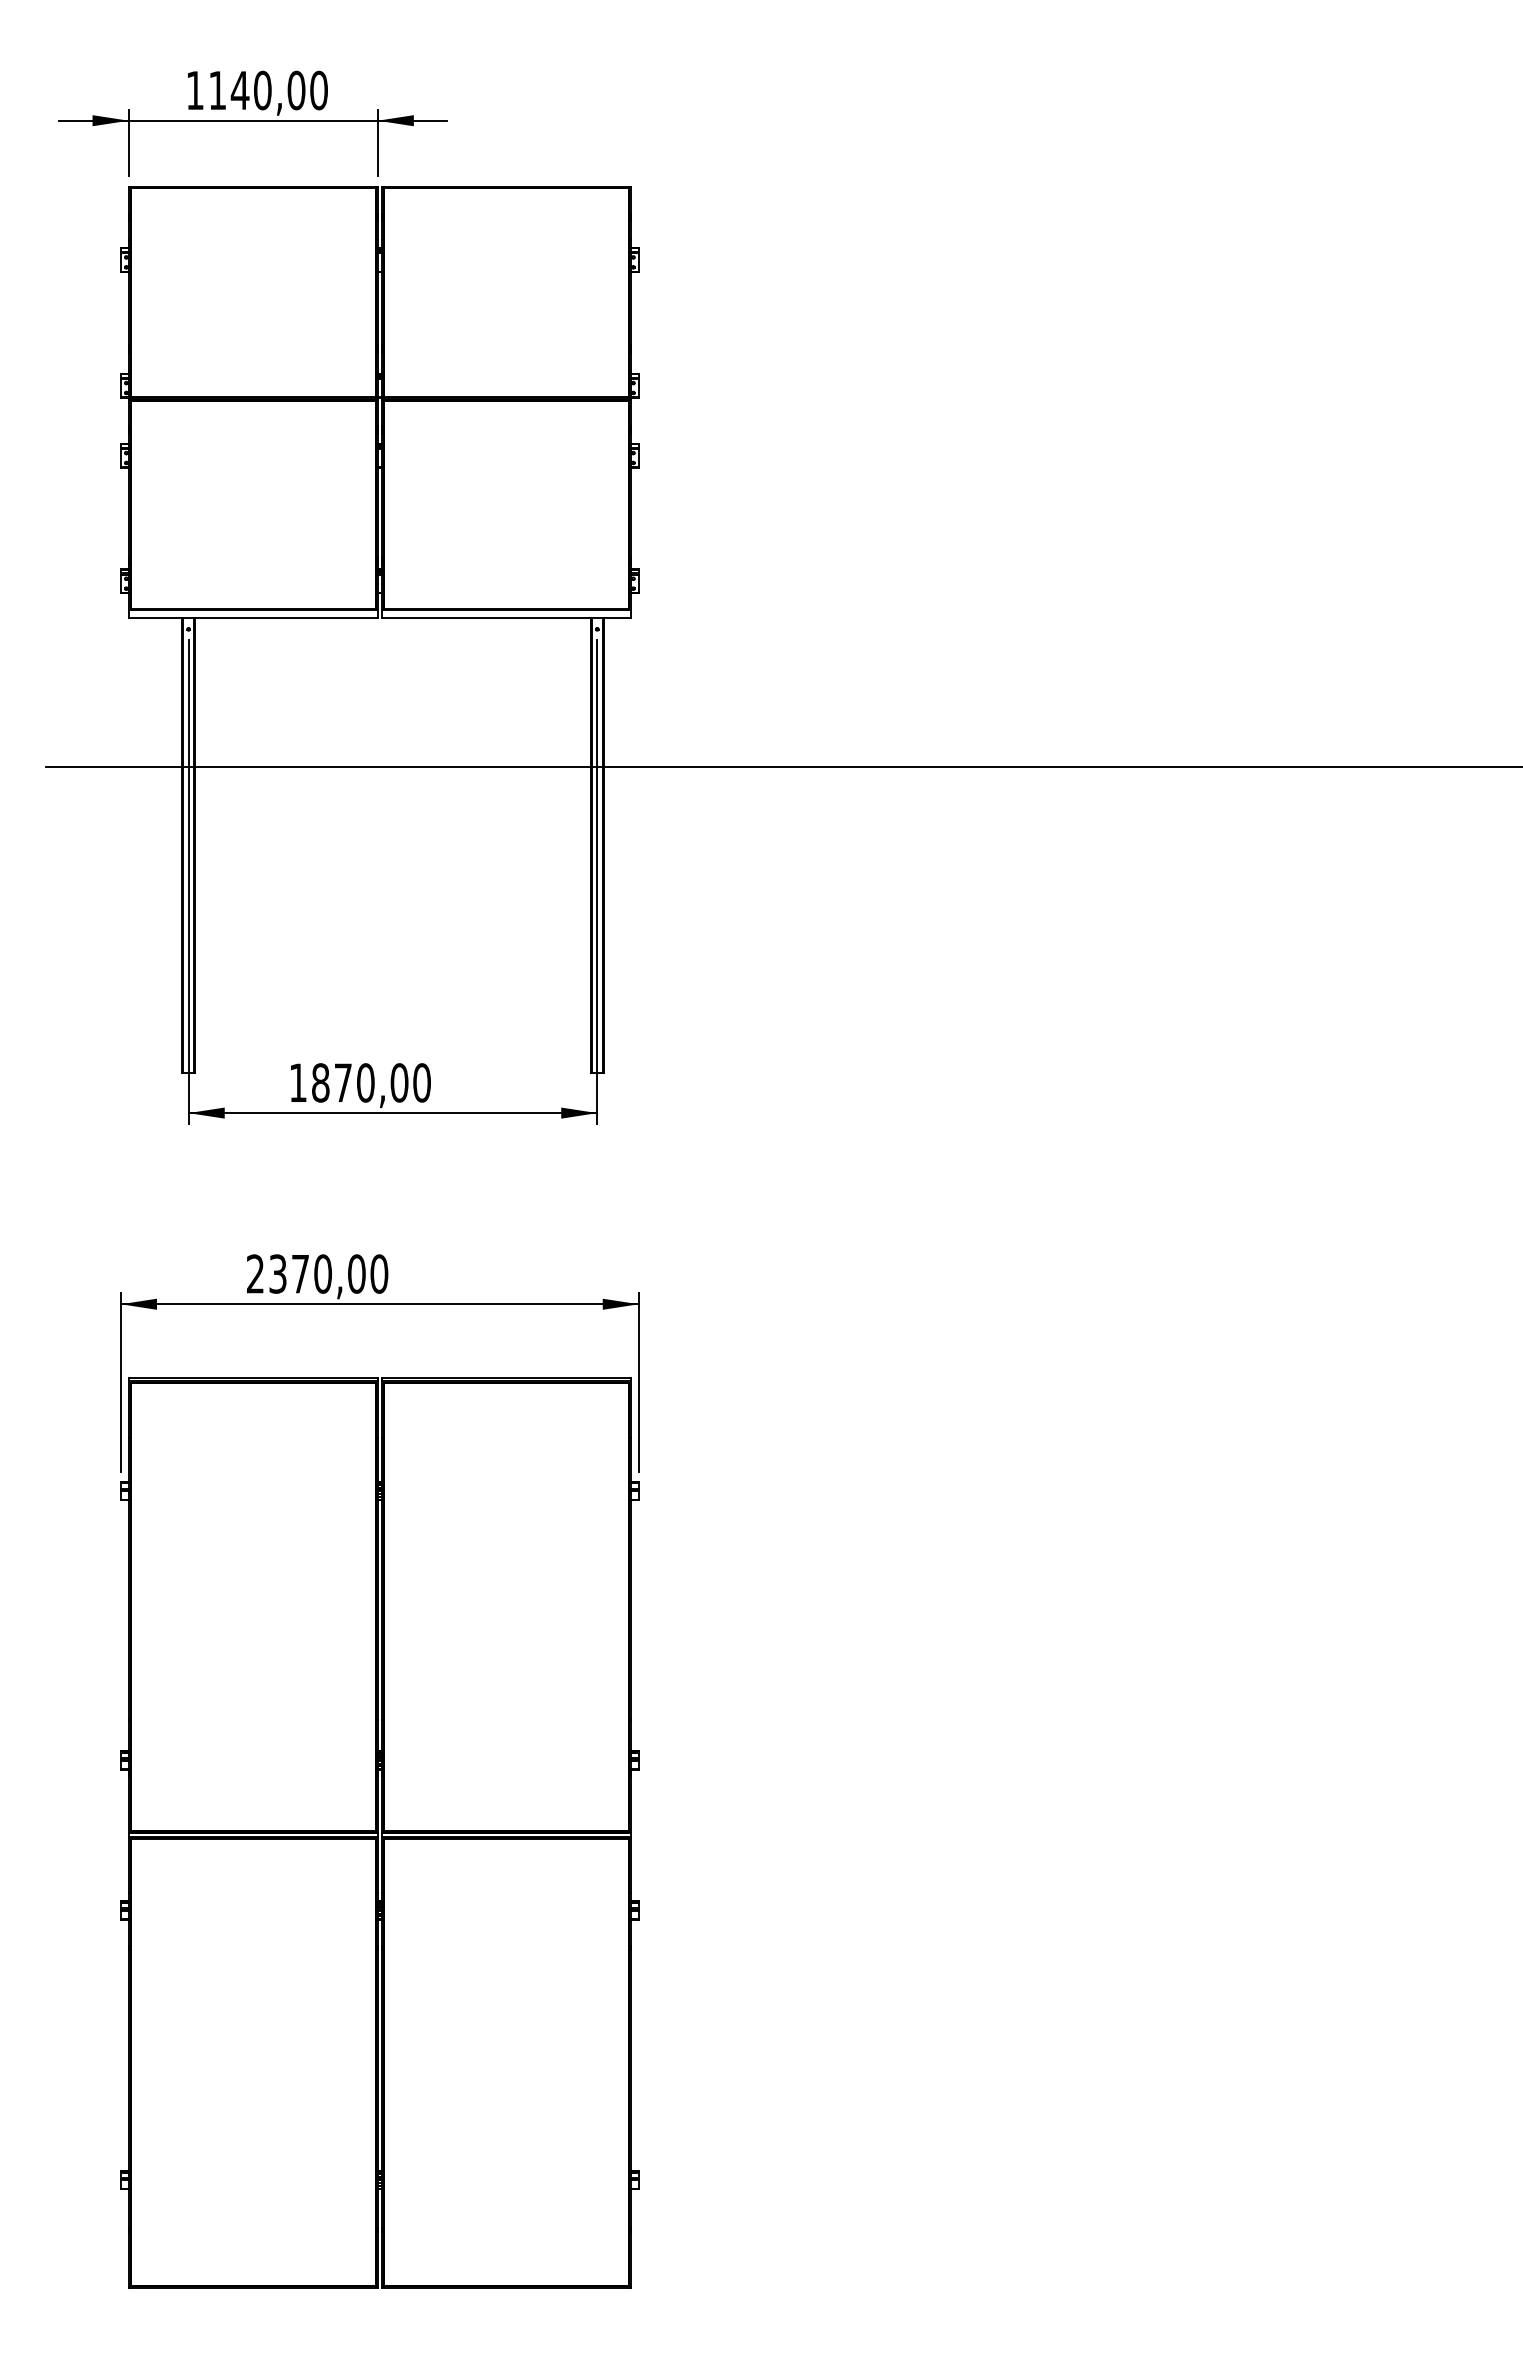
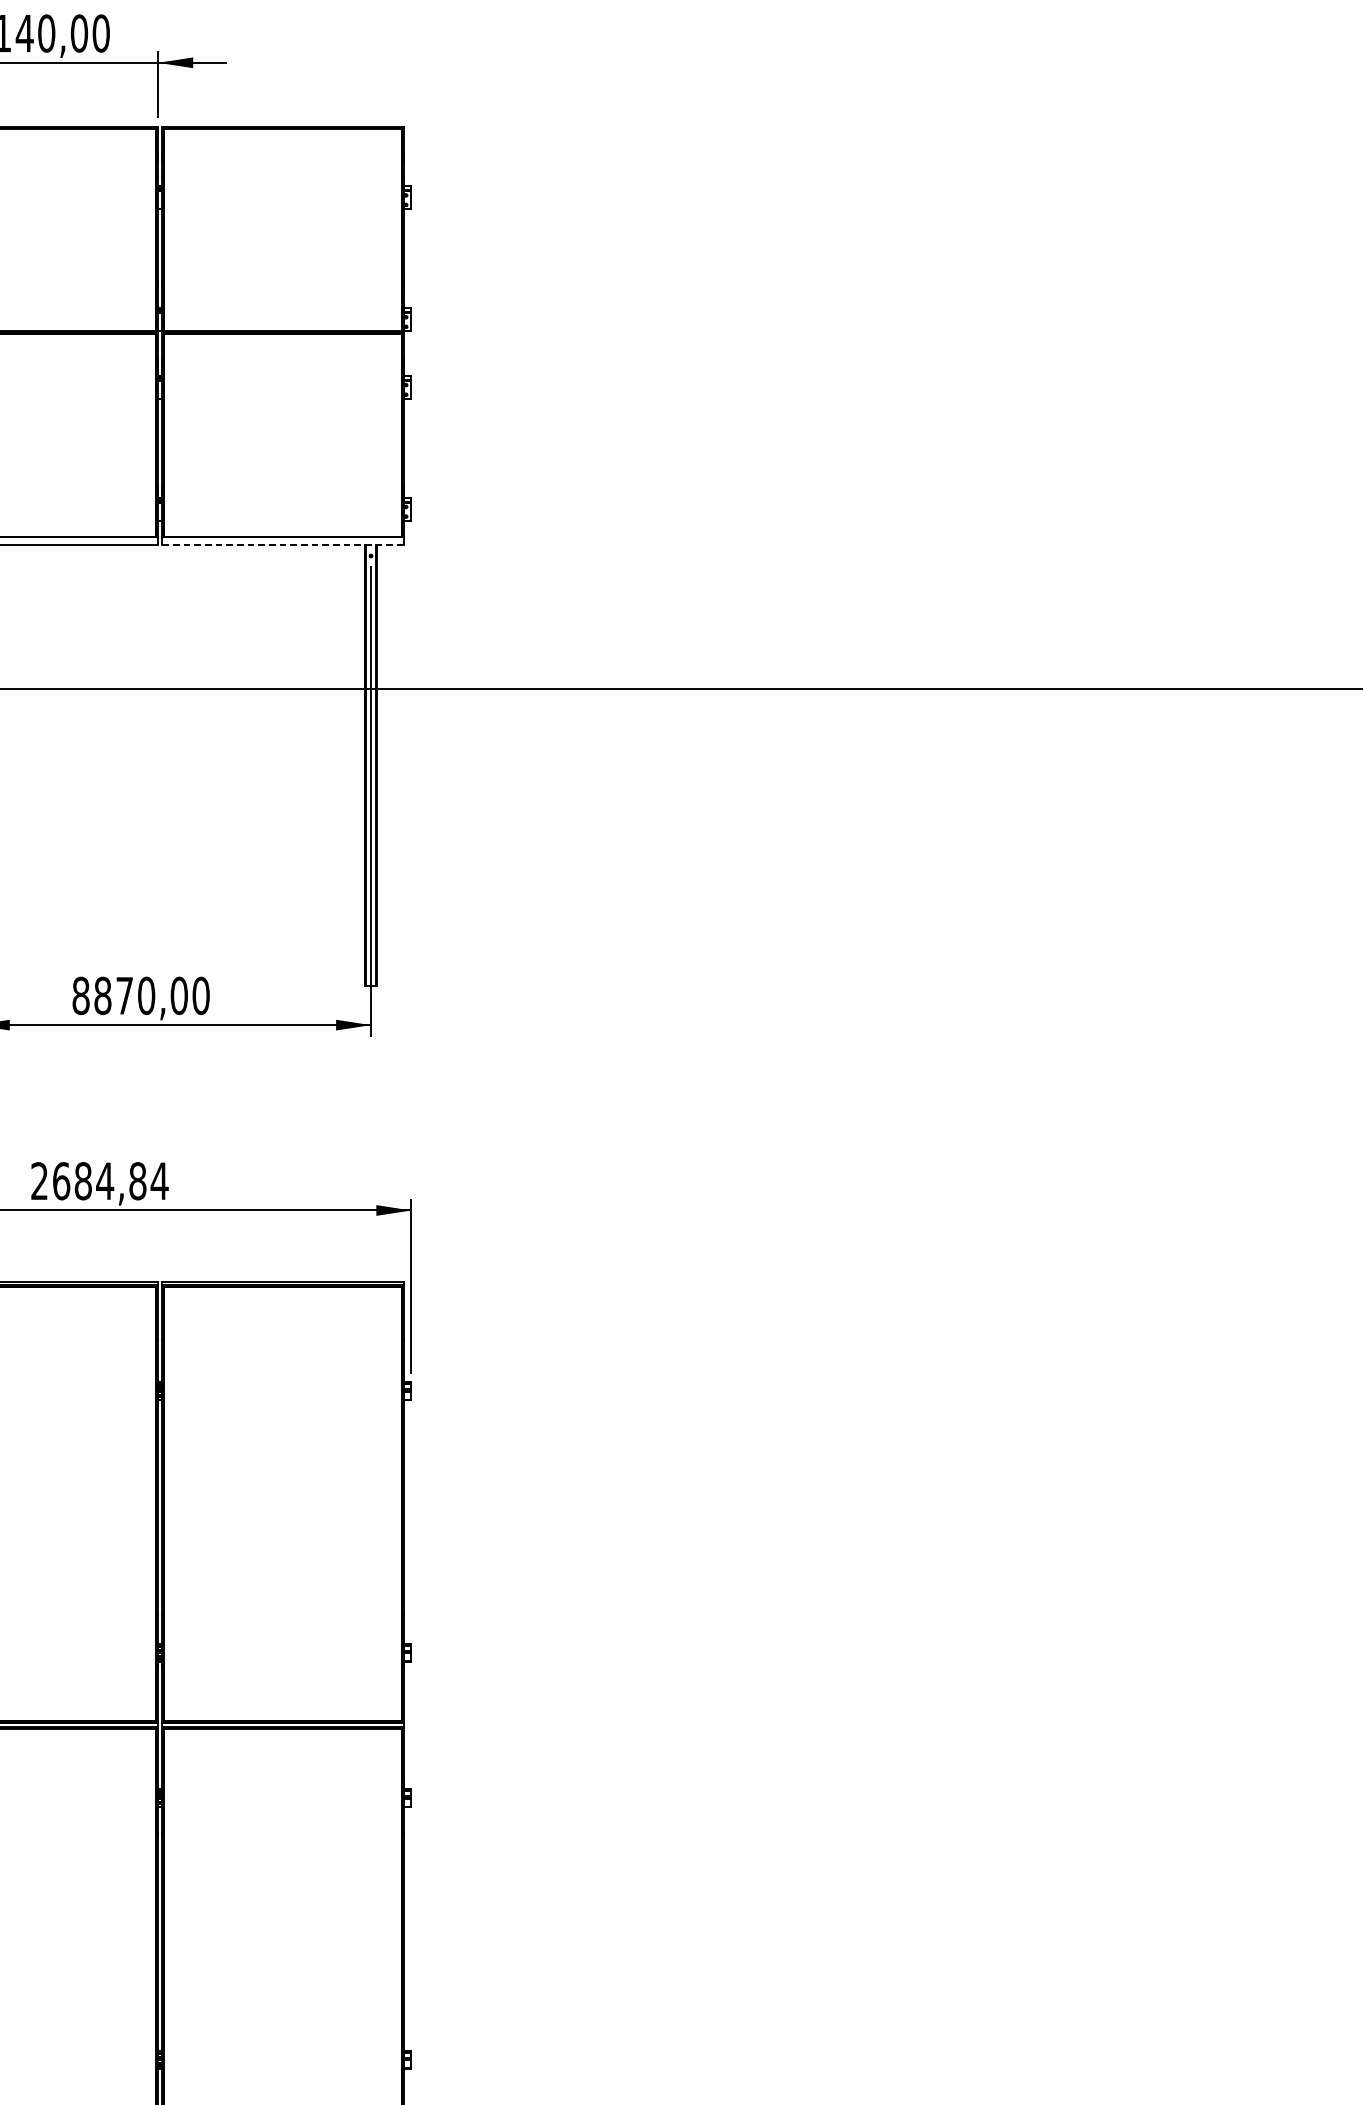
line: (506, 618) -> (283, 545), solid -> dashed
text: (298, 1082) -> (81, 995), 1870,00 -> 8870,00
text: (328, 1273) -> (110, 1180), 2370,00 -> 2684,84

